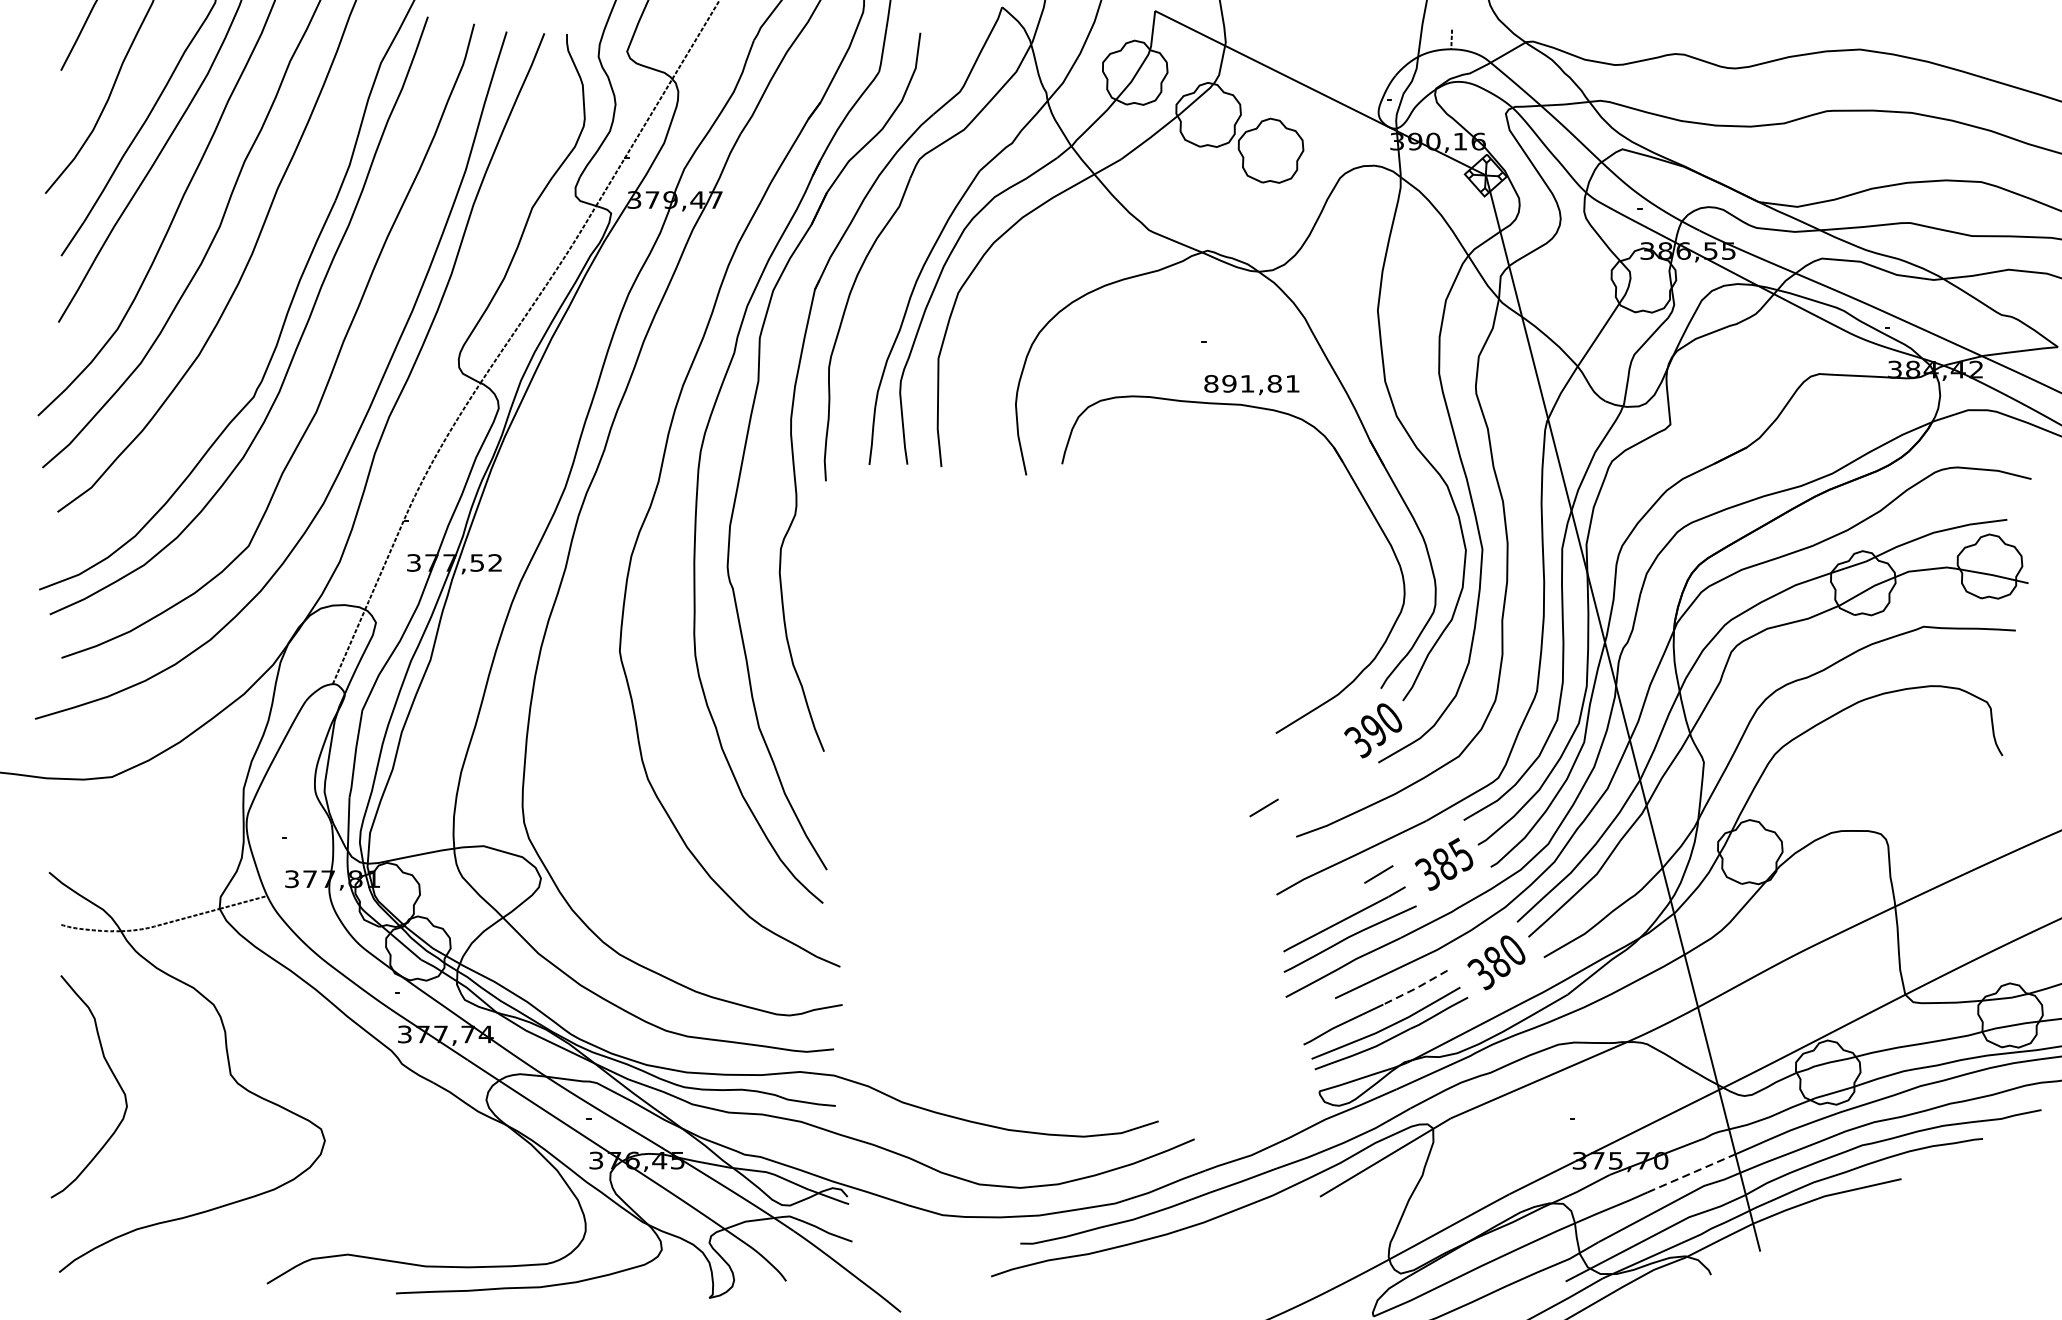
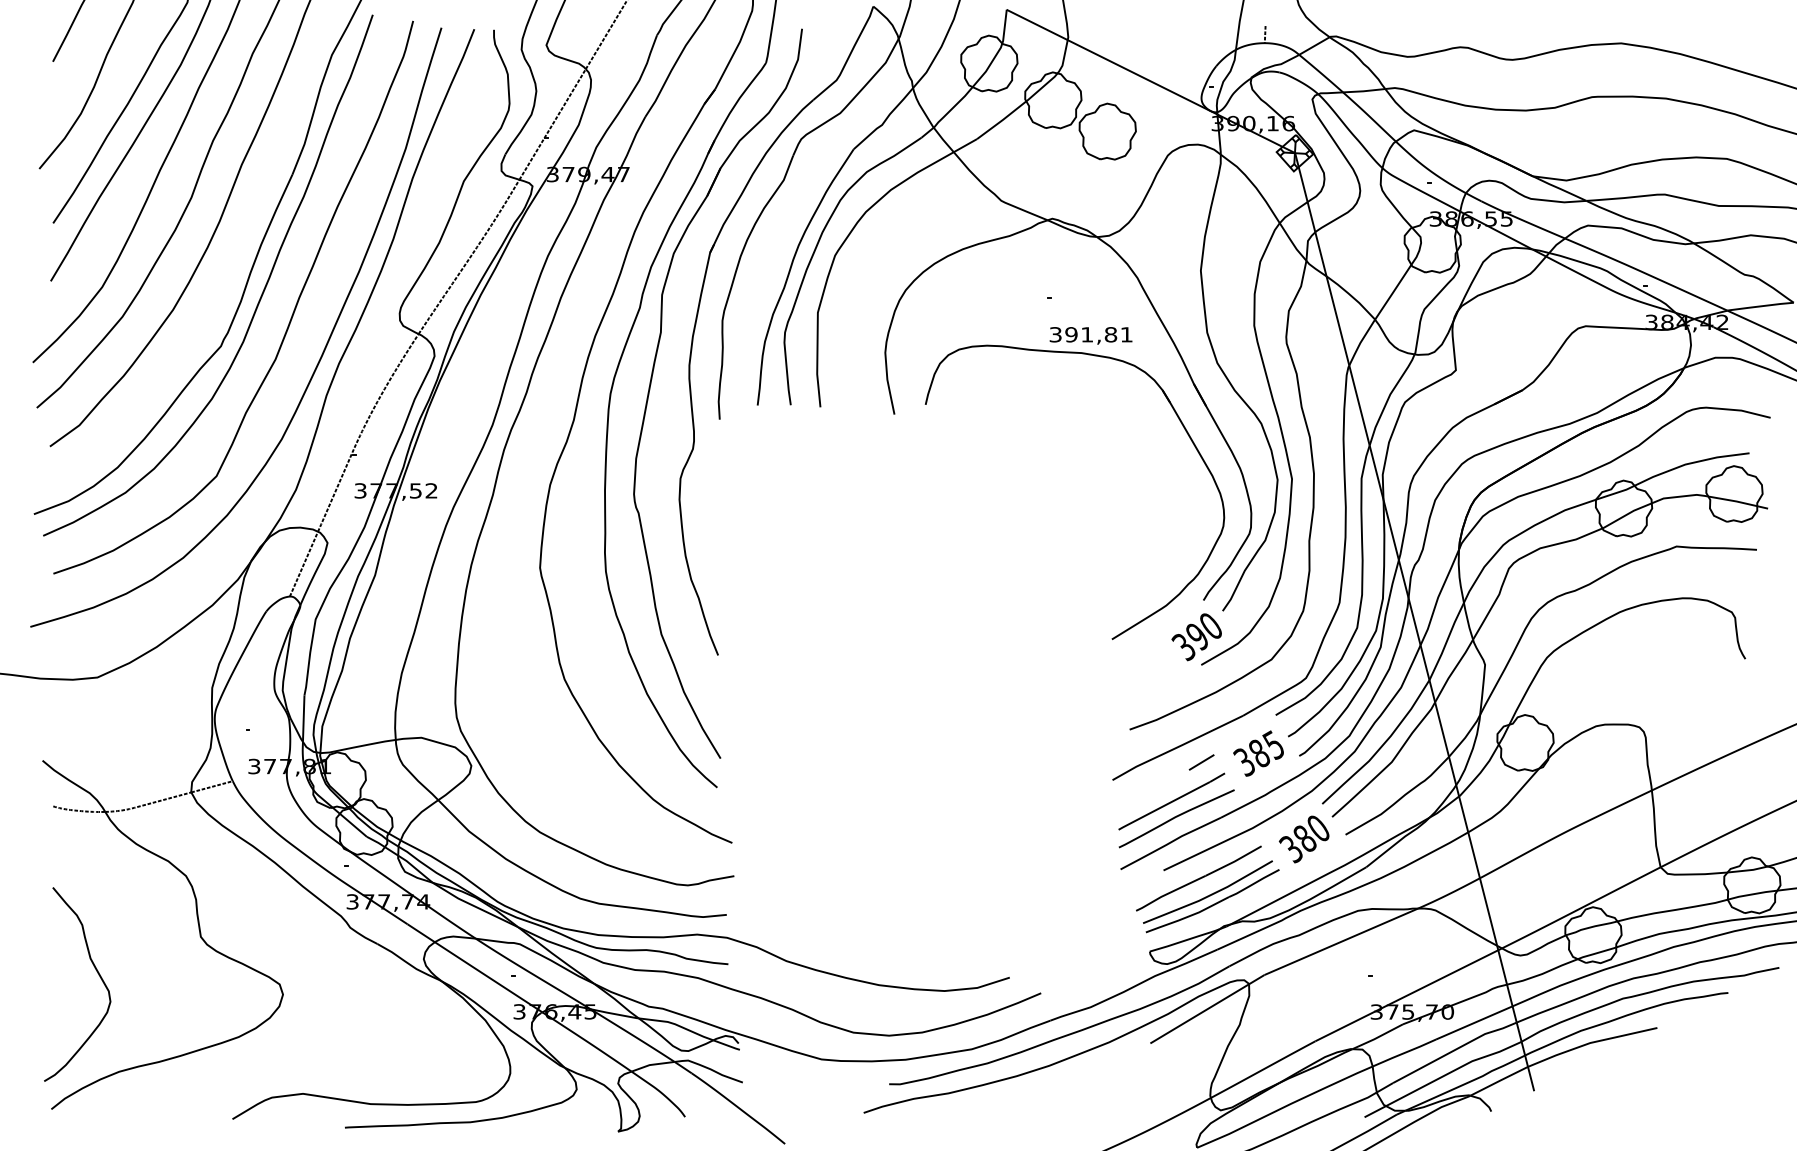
text: (1211, 383) -> (1055, 334), 891,81 -> 391,81
line: (1263, 807) -> (1101, 704), removed
line: (1416, 988) -> (1234, 861), dashed -> solid
curve: (112, 1074) -> (97, 973), moved
line: (1691, 1172) -> (1474, 1022), dashed -> solid

